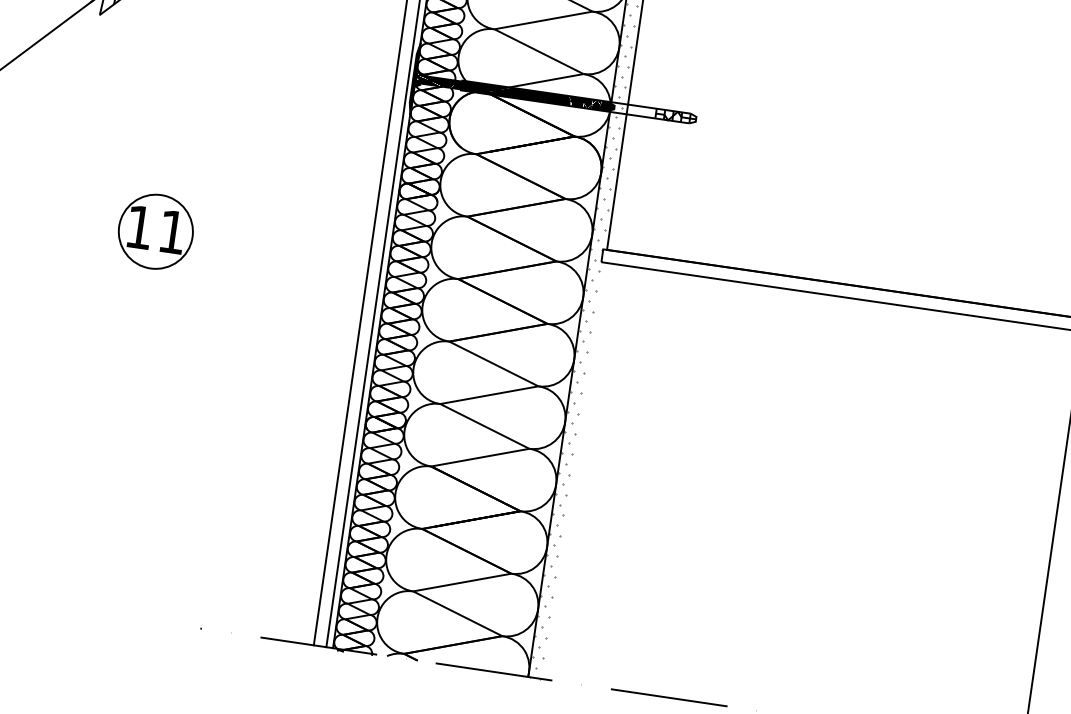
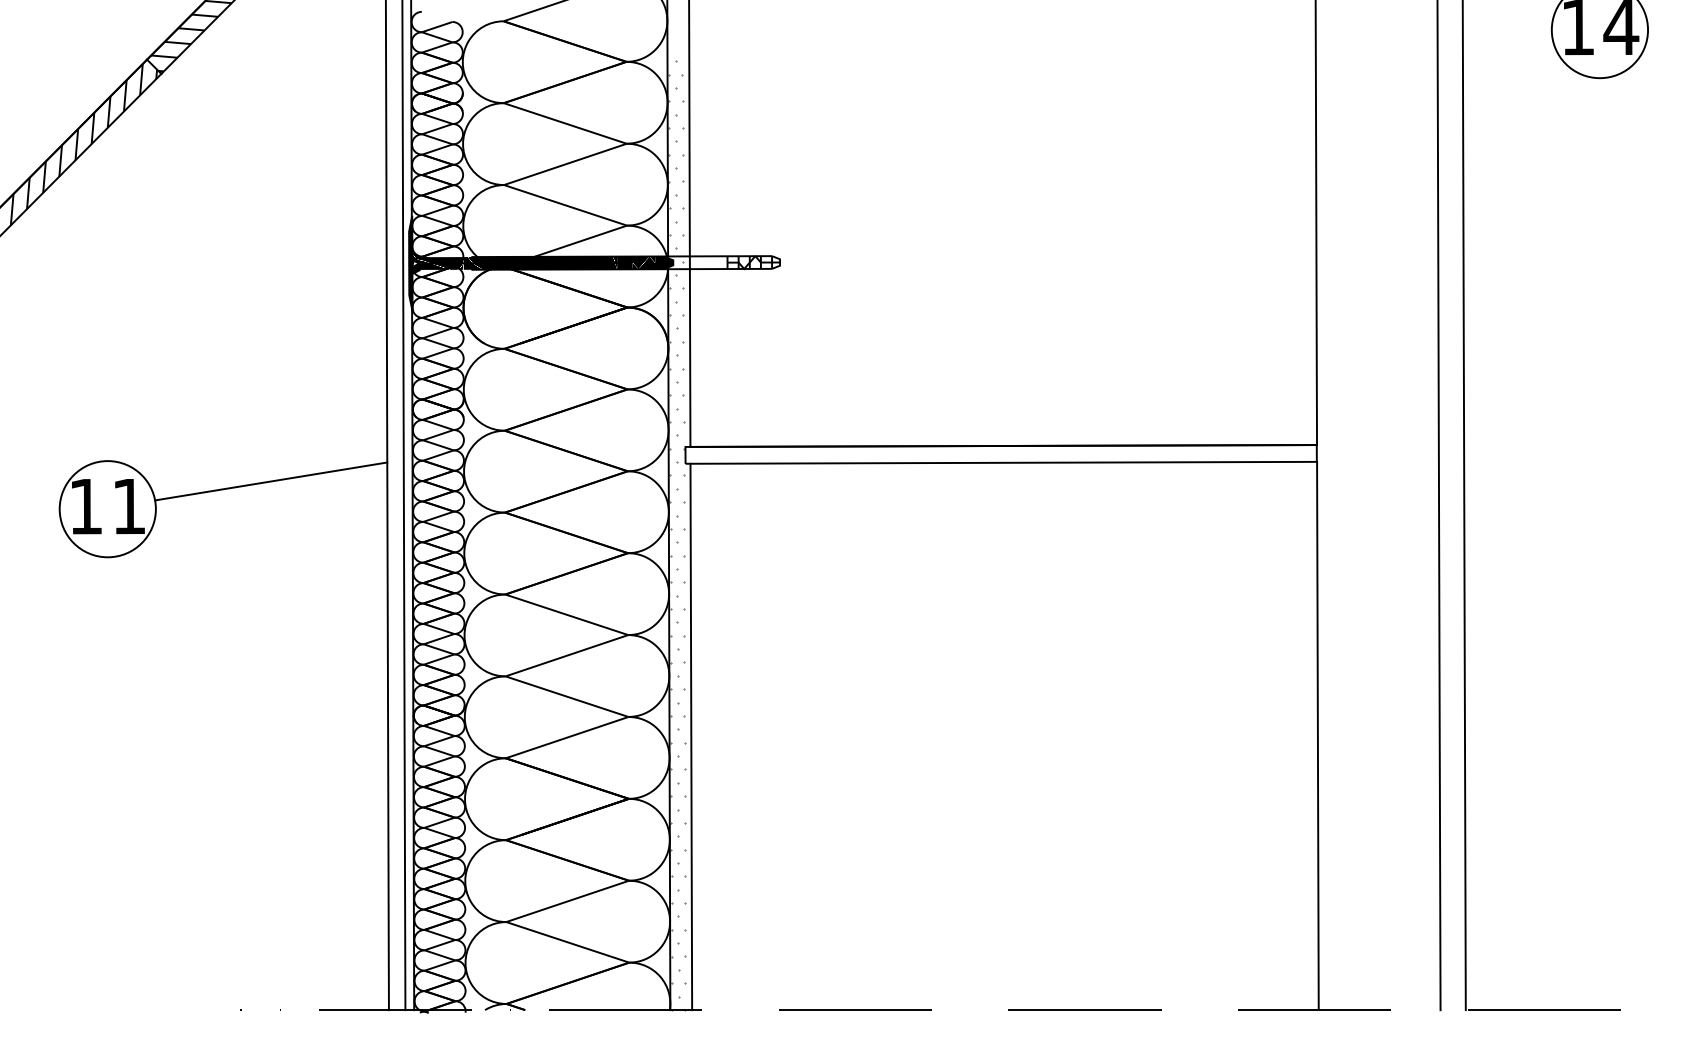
line: (283, 229) -> (271, 481), added
line: (575, 470) -> (691, 736), added

